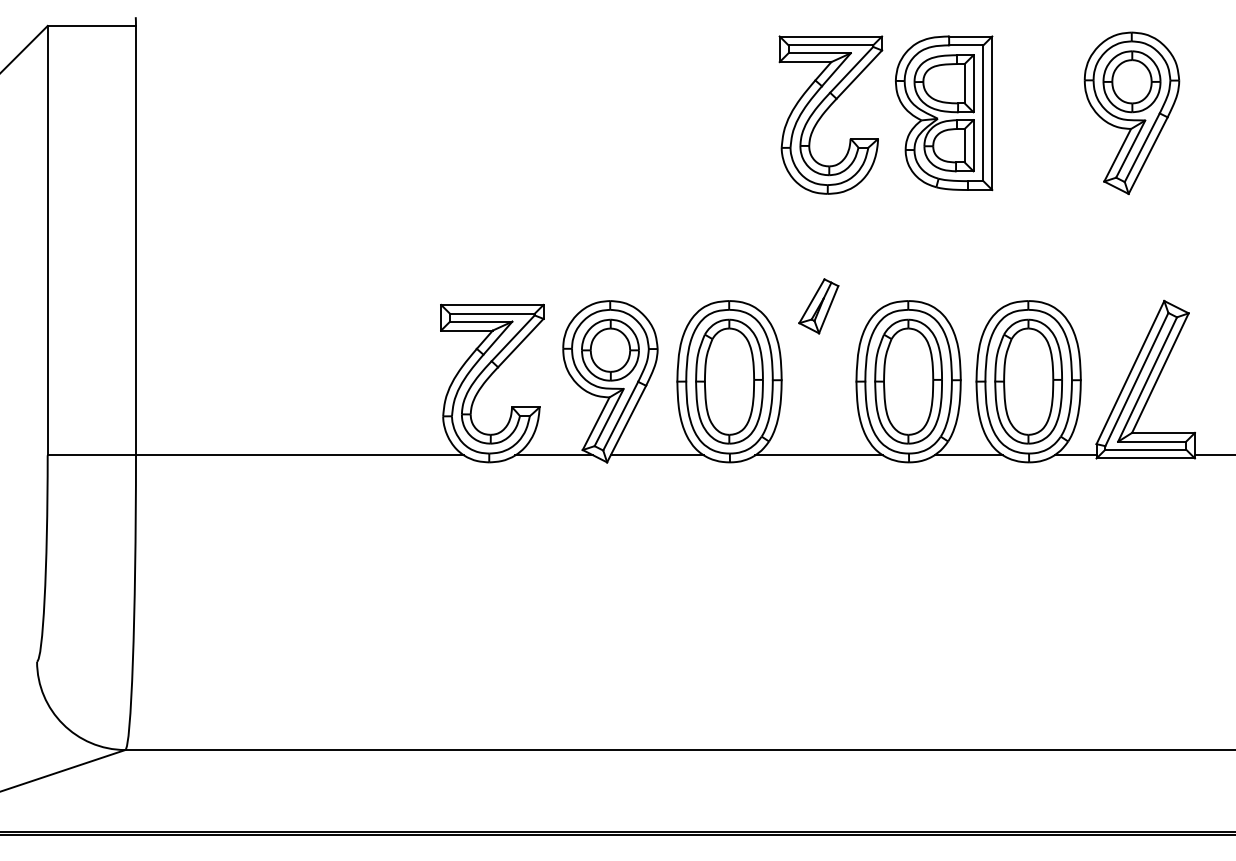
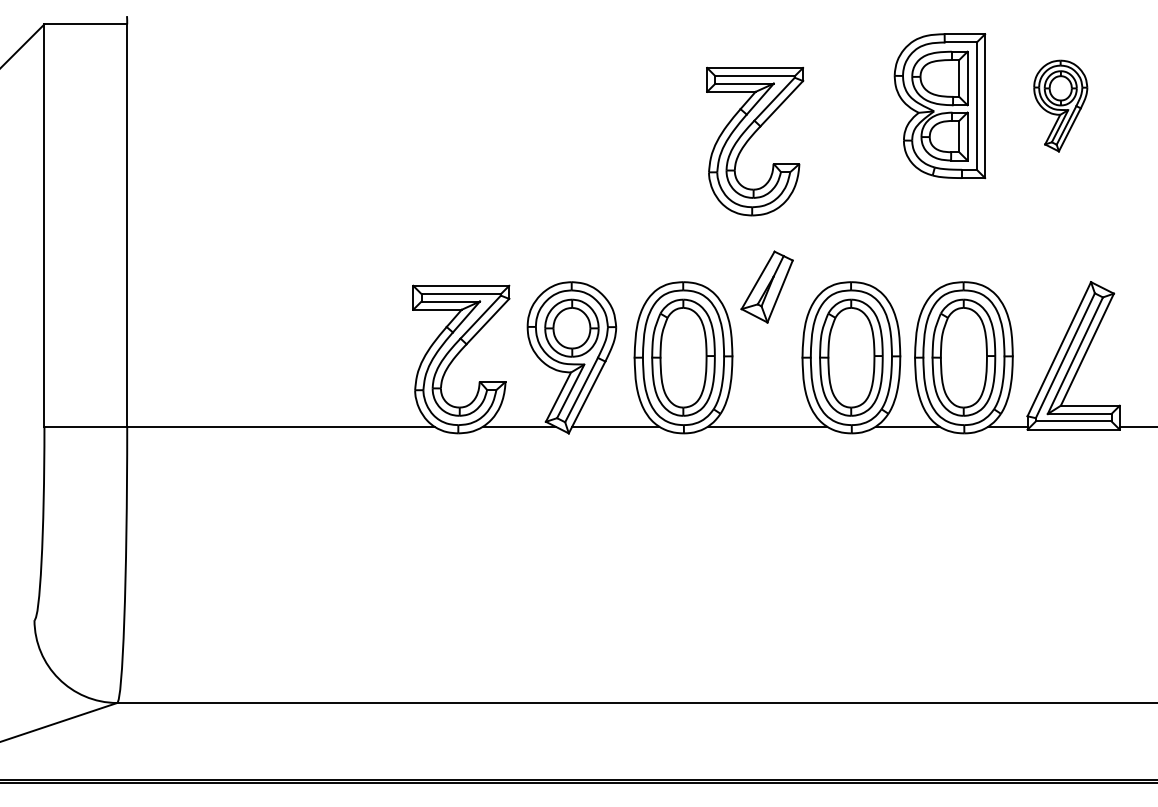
part: (1131, 112) -> (1060, 105), size x0.6
part: (944, 113) -> (940, 106), moved
part: (830, 114) -> (754, 141), moved
part: (818, 306) -> (766, 287), size x1.4

